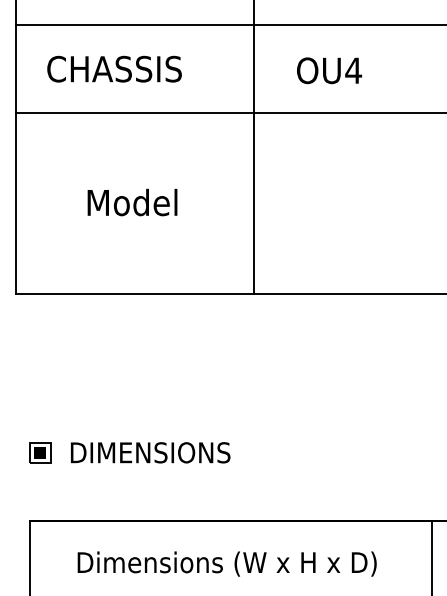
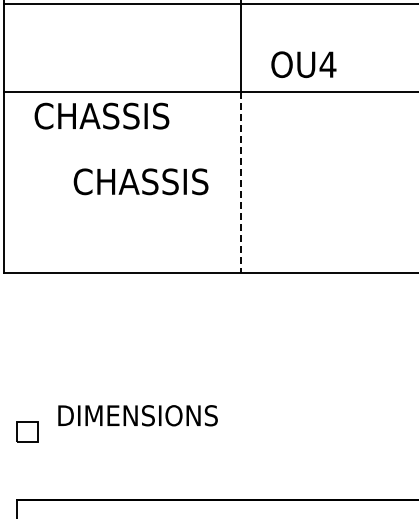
text: (114, 68) -> (101, 115), moved
text: (329, 70) -> (303, 64), moved
text: (153, 202) -> (140, 181), Model -> CHASSIS
line: (253, 203) -> (240, 182), solid -> dashed
fill: (40, 452) -> (27, 431), removed
text: (150, 452) -> (137, 415), moved

